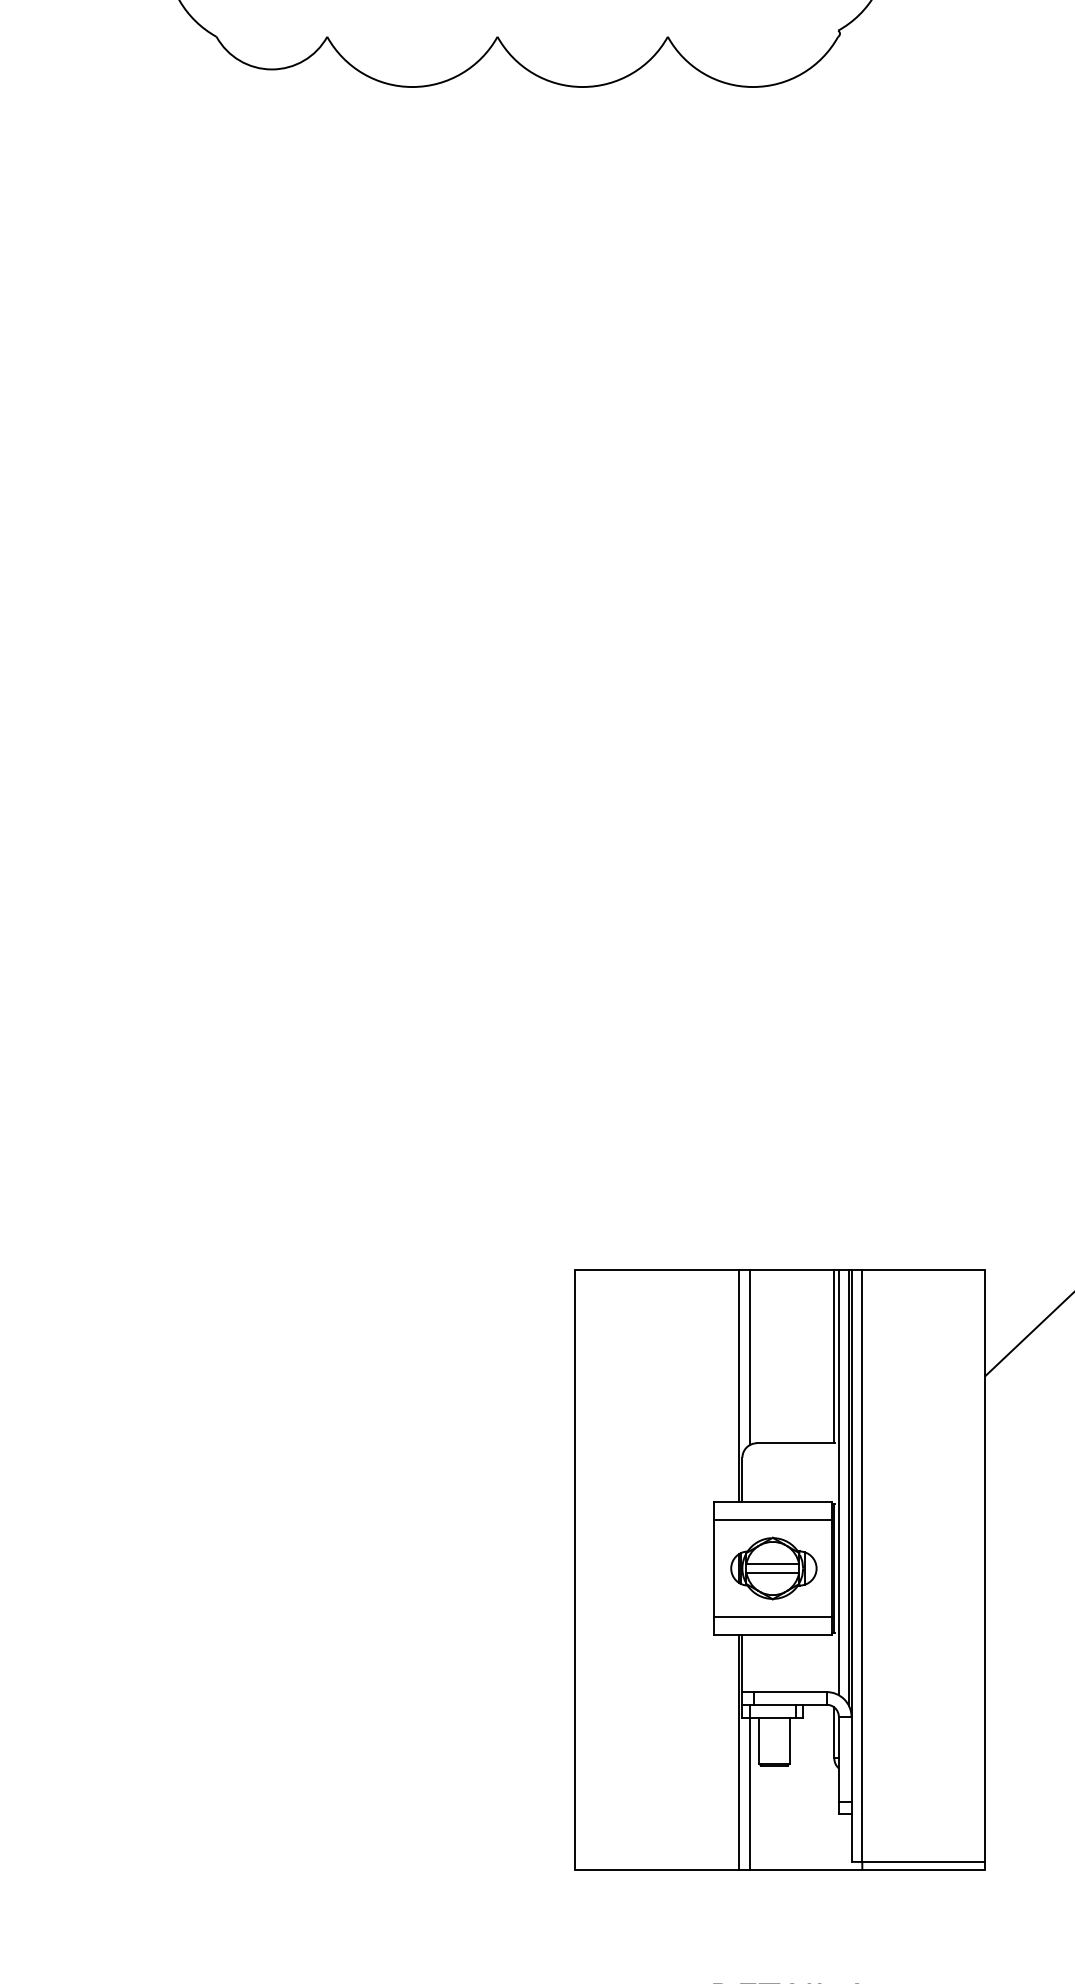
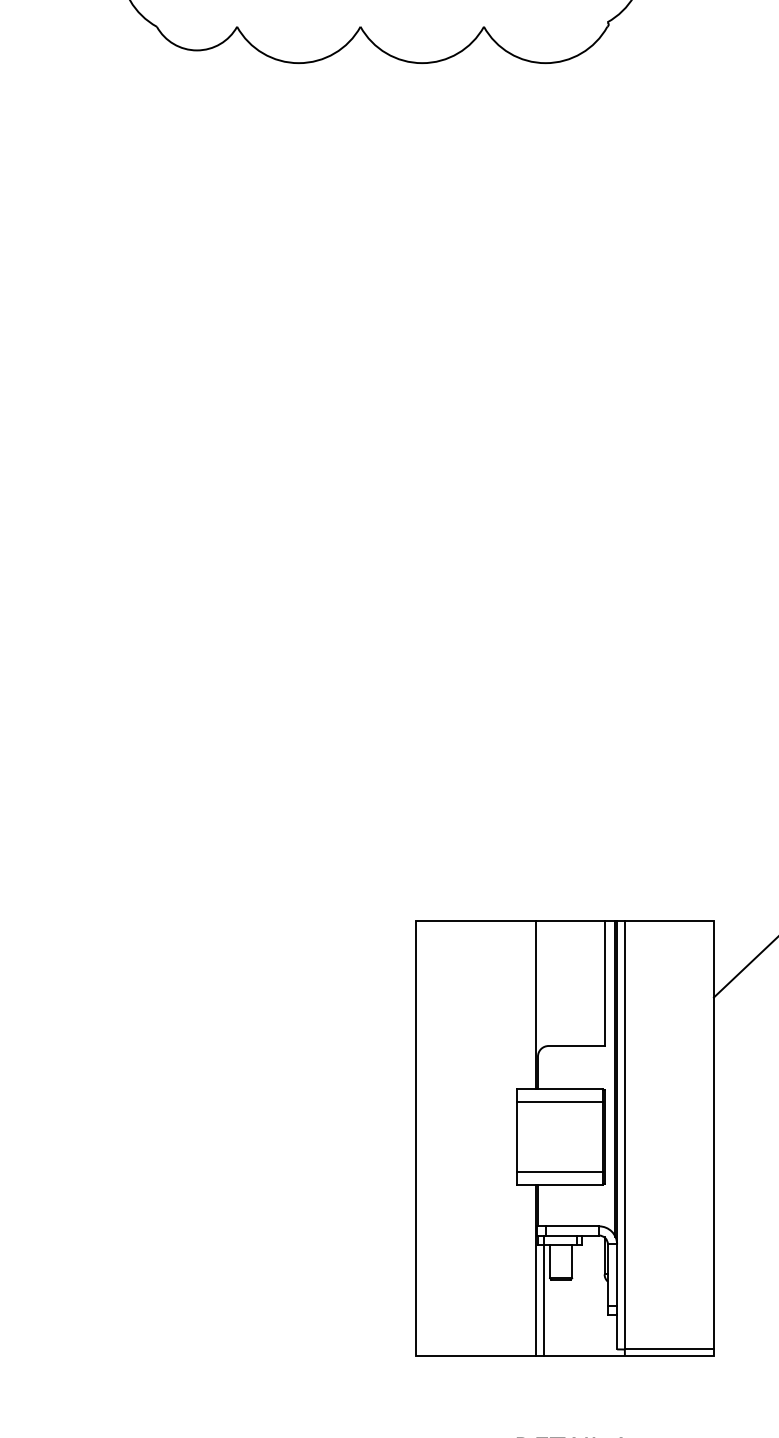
line: (750, 1357) -> (543, 983), removed
line: (838, 1482) -> (607, 1074), removed
part: (773, 1568) -> (560, 1136), removed

